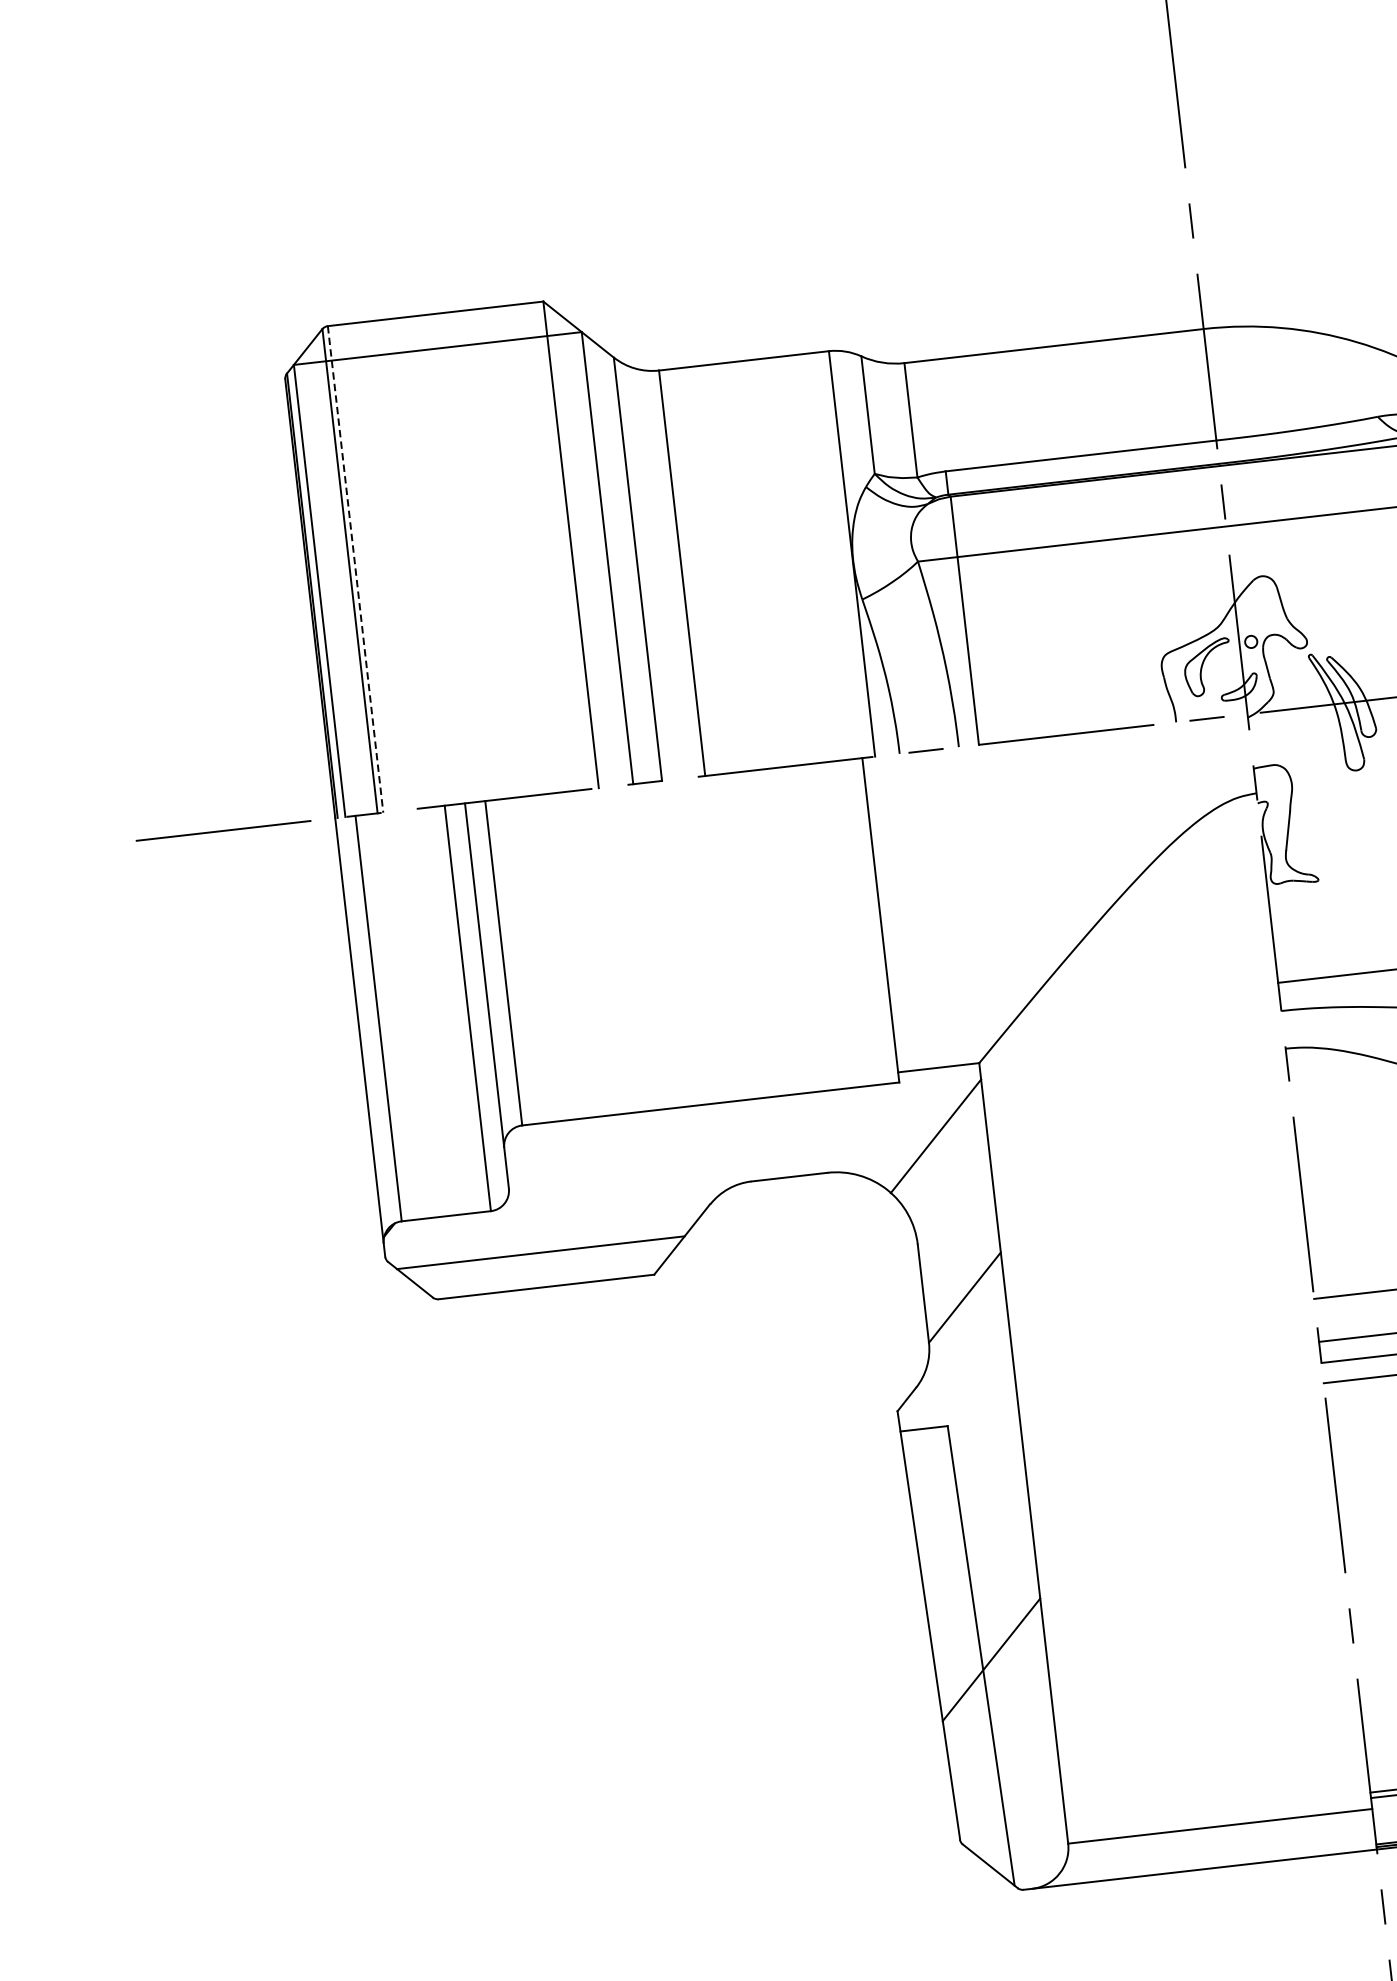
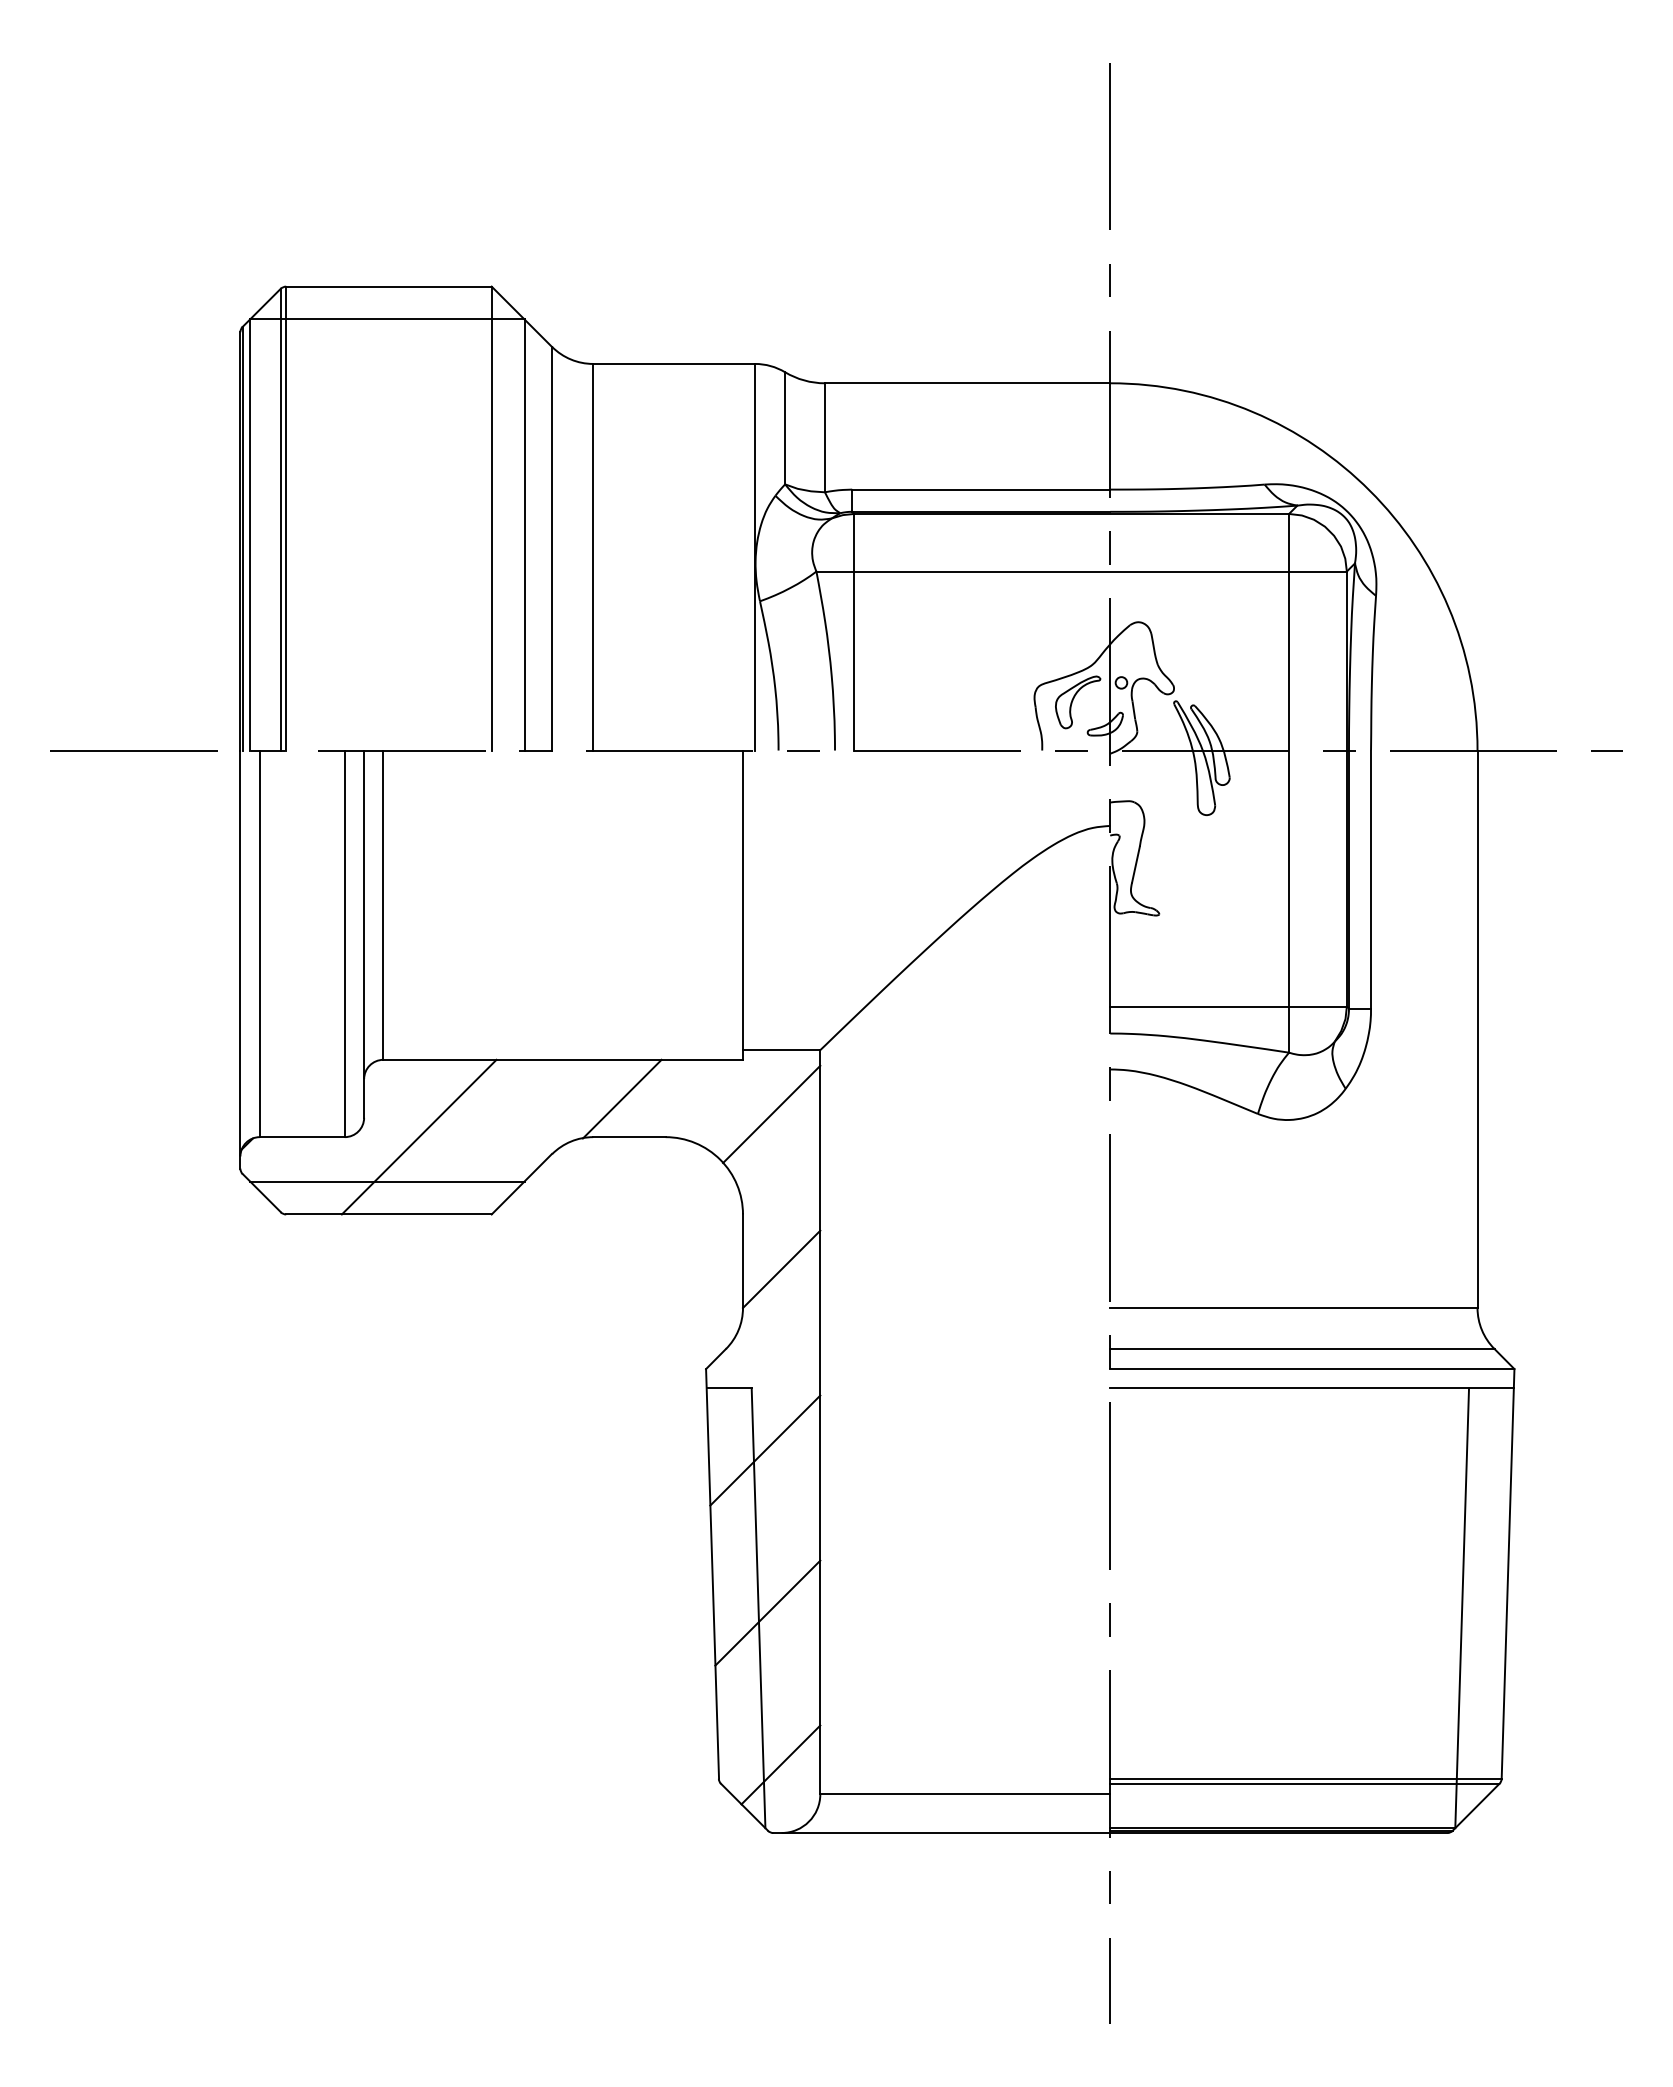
line: (355, 569) -> (286, 518), dashed -> solid
line: (776, 1137) -> (621, 1098), added
line: (568, 1201) -> (418, 1136), added
line: (969, 1489) -> (765, 1450), added
line: (1022, 1817) -> (780, 1764), added

